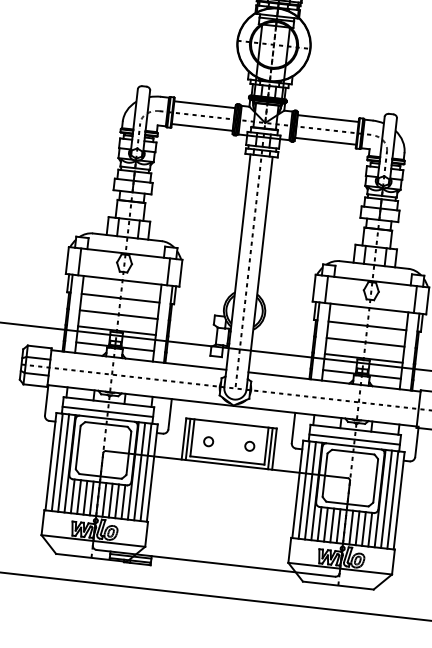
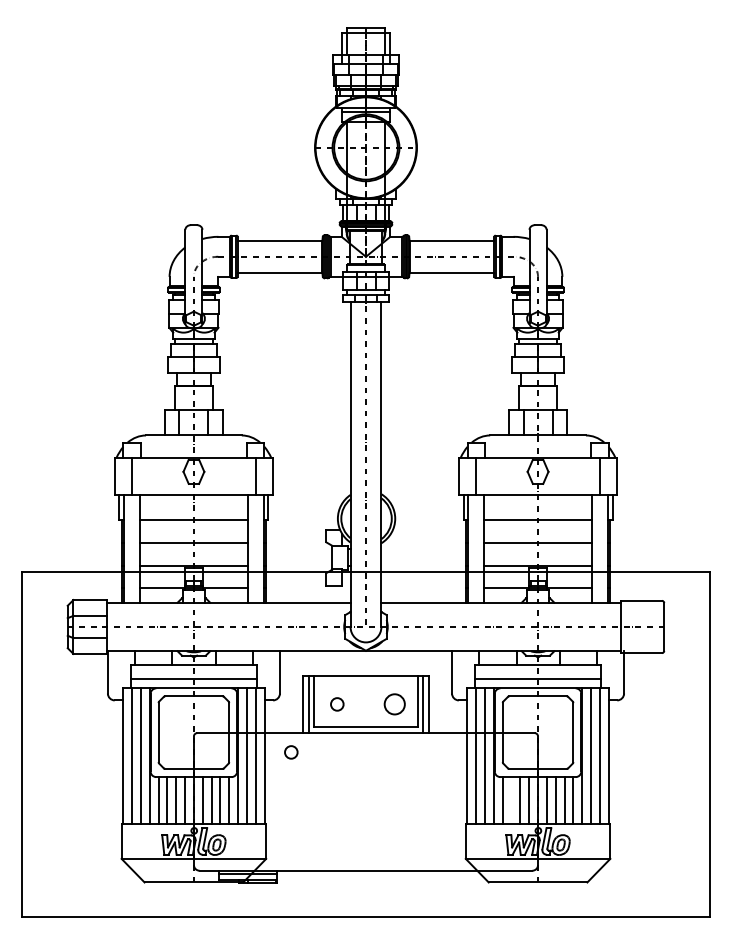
circle: (249, 446) -> (394, 704), size x1.6
circle: (171, 472) -> (291, 752), added
line: (325, 524) -> (511, 800), removed

